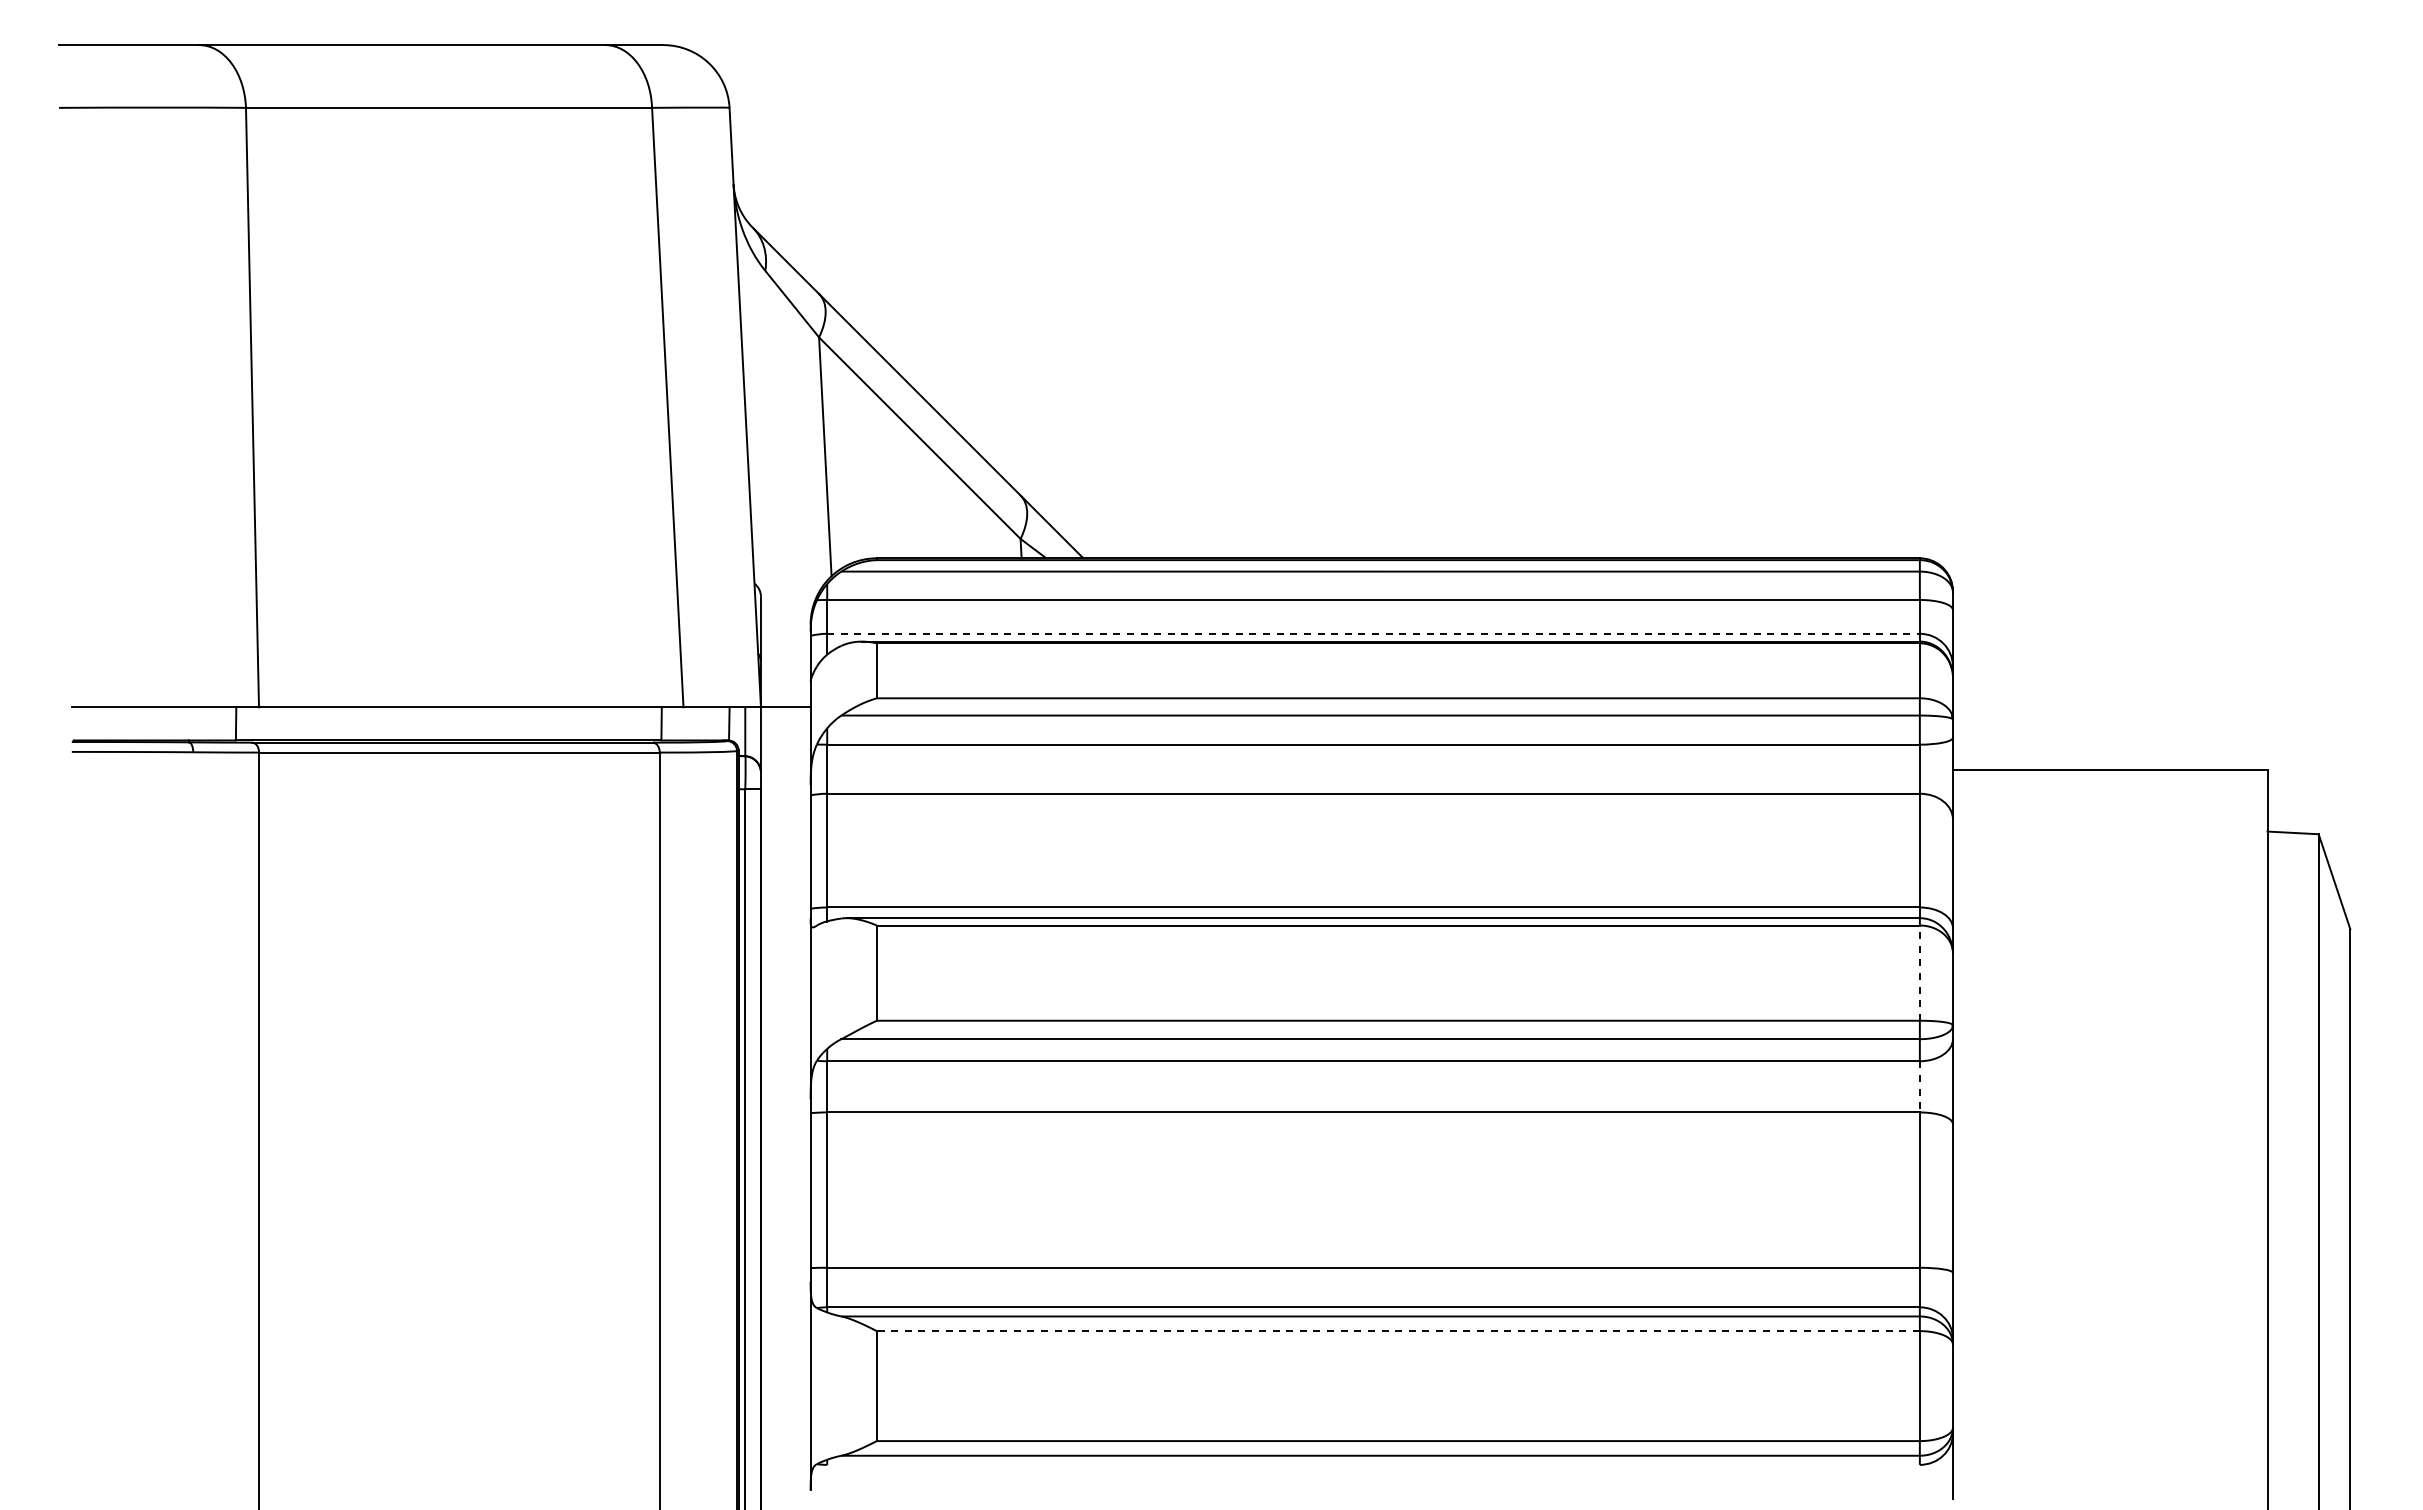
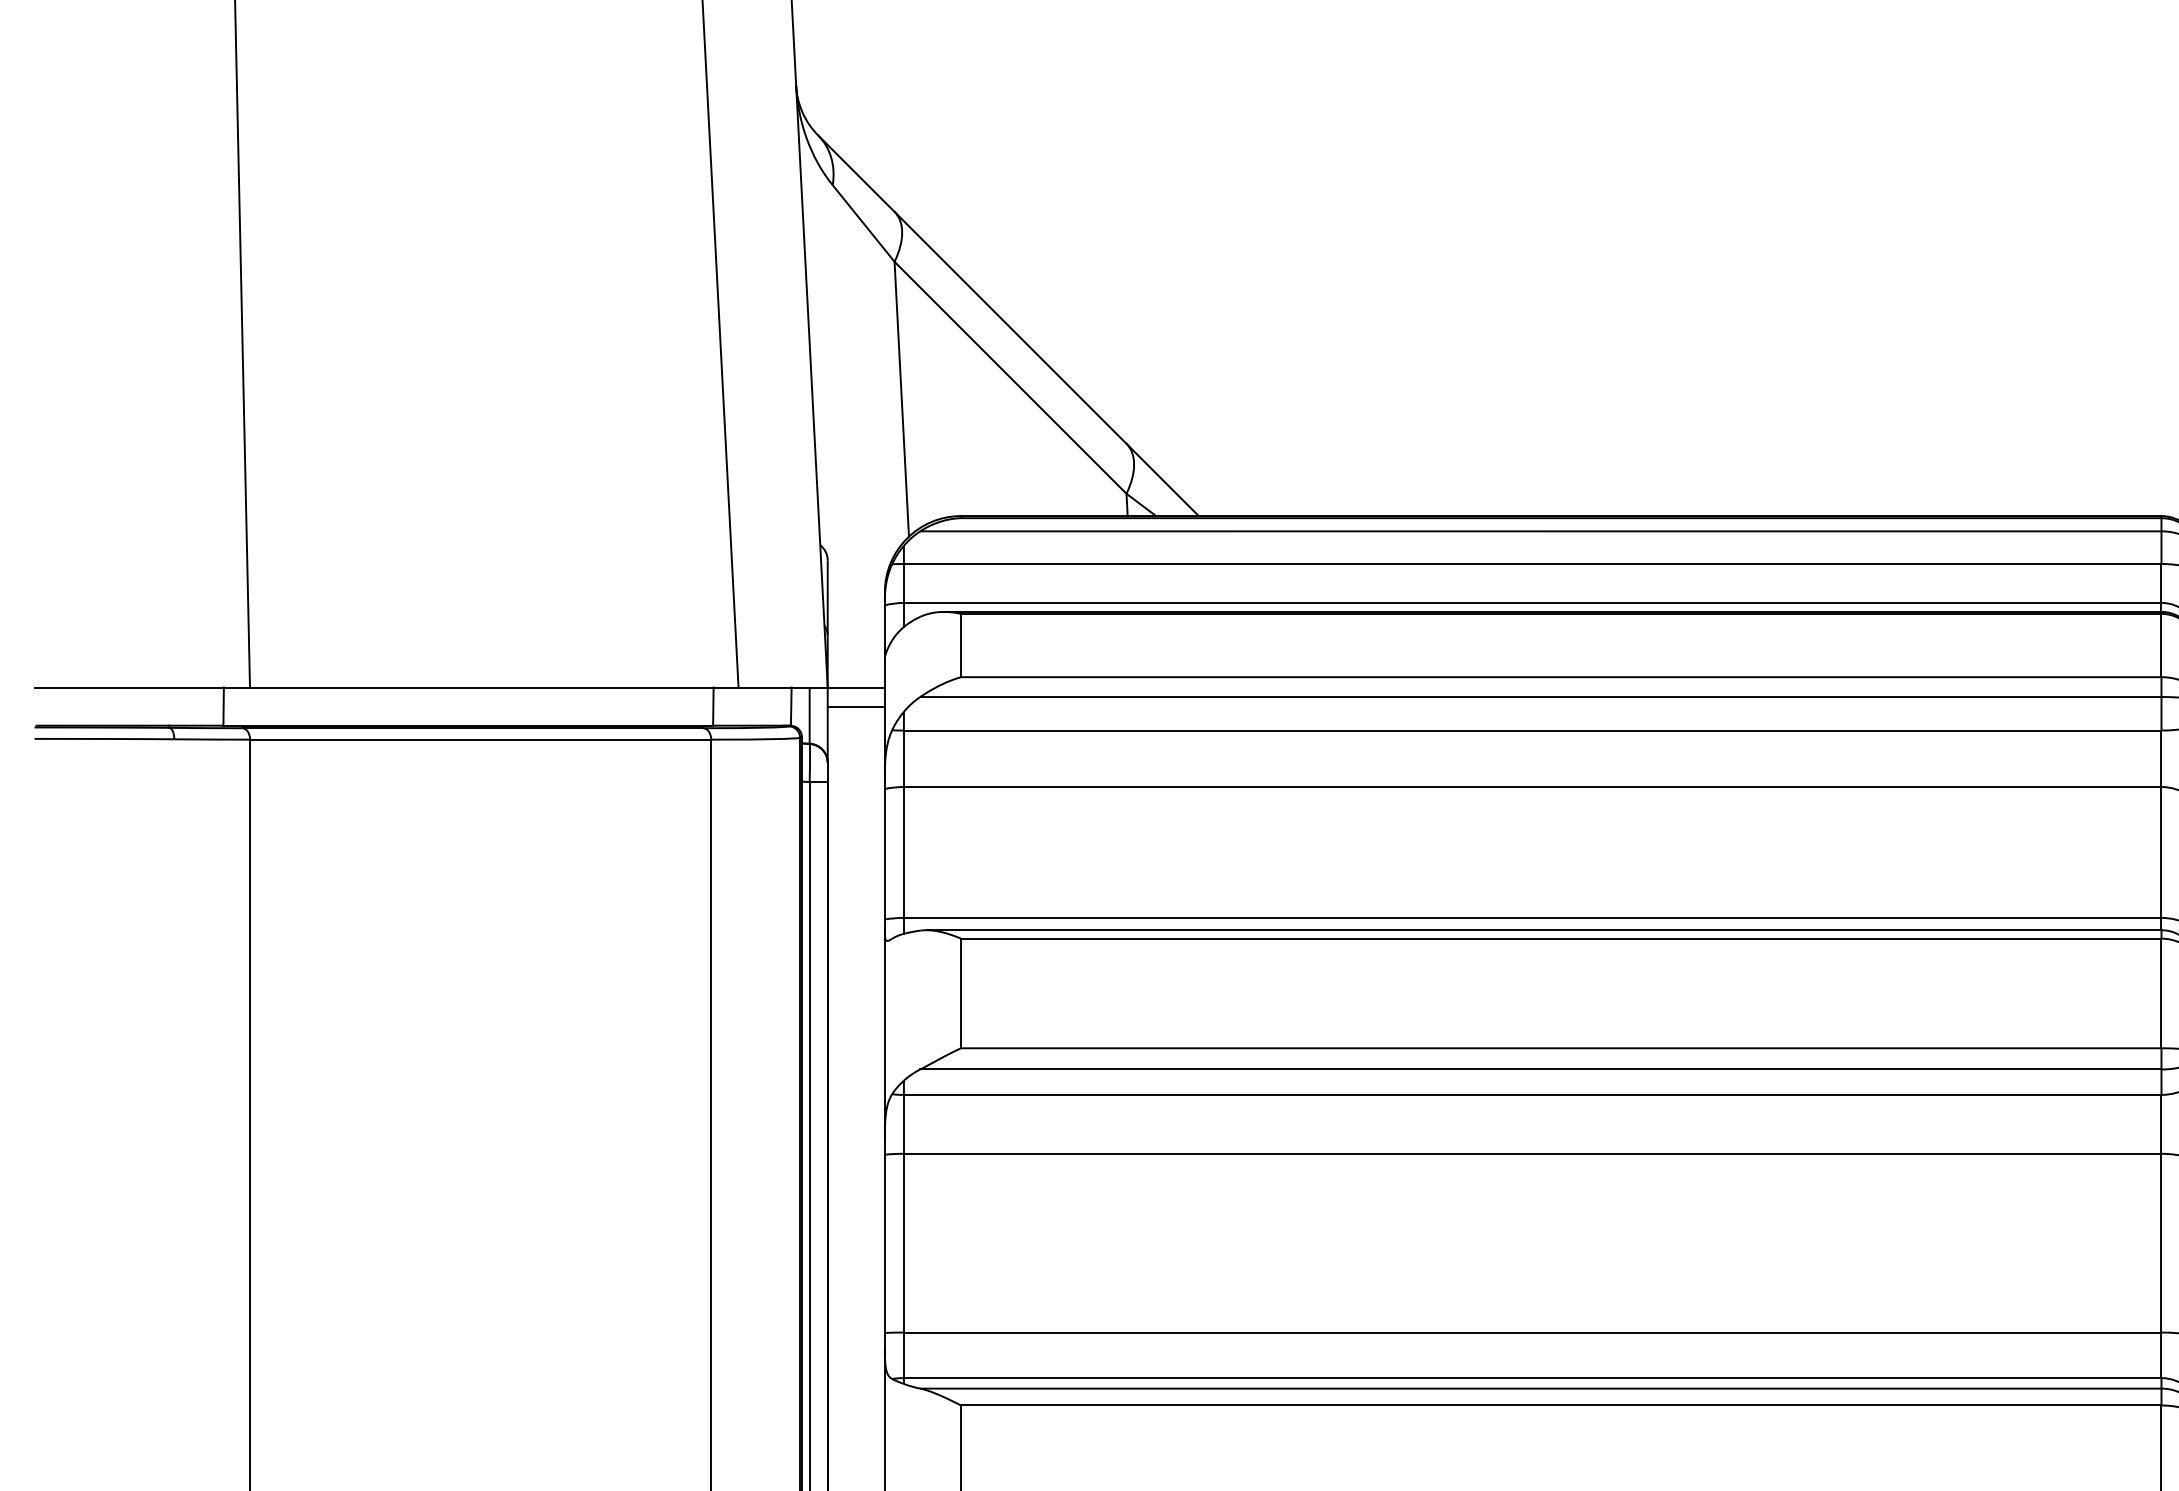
line: (1374, 633) -> (1533, 602), dashed -> solid
line: (785, 723) -> (855, 706), added
line: (1919, 973) -> (2161, 993), dashed -> solid
line: (1919, 1086) -> (2161, 1123), dashed -> solid
line: (1397, 1331) -> (1560, 1405), dashed -> solid

